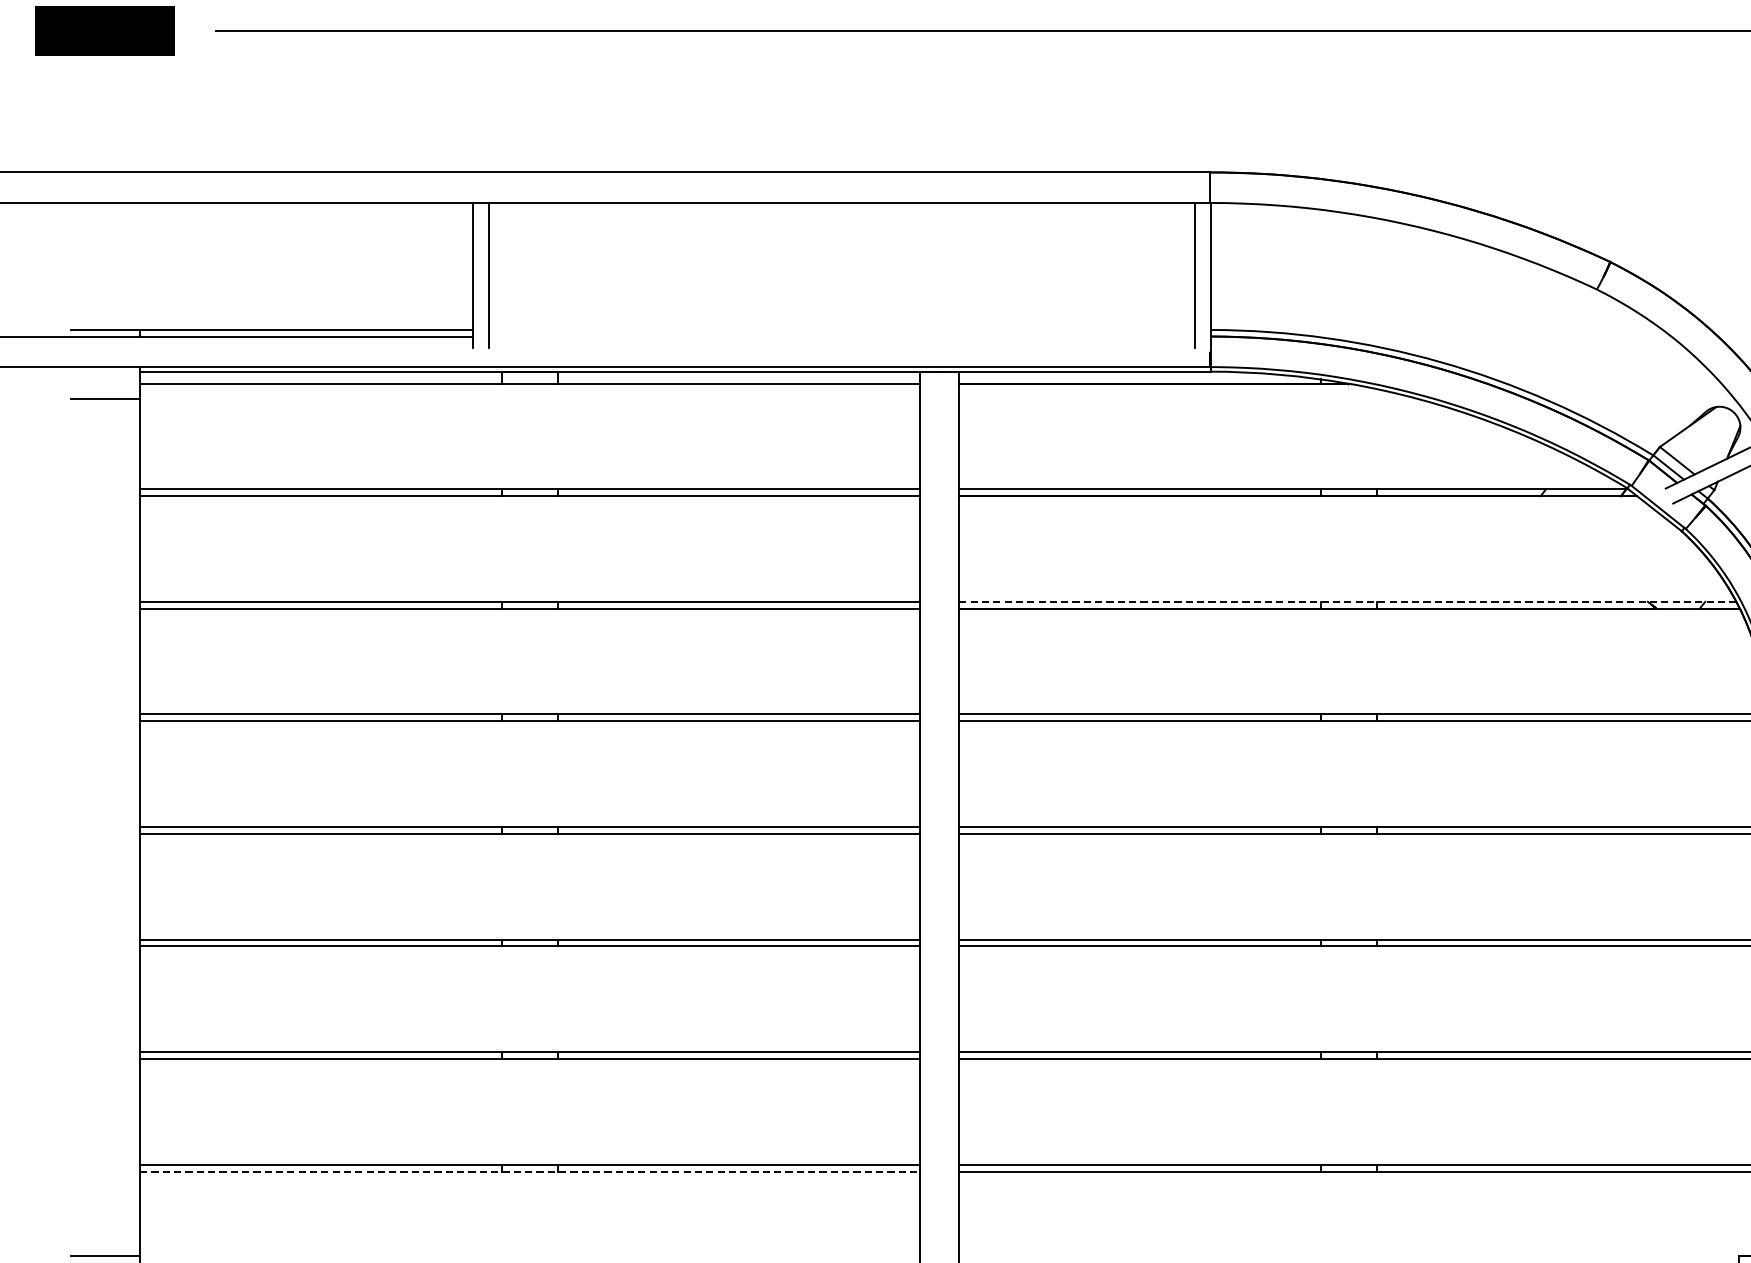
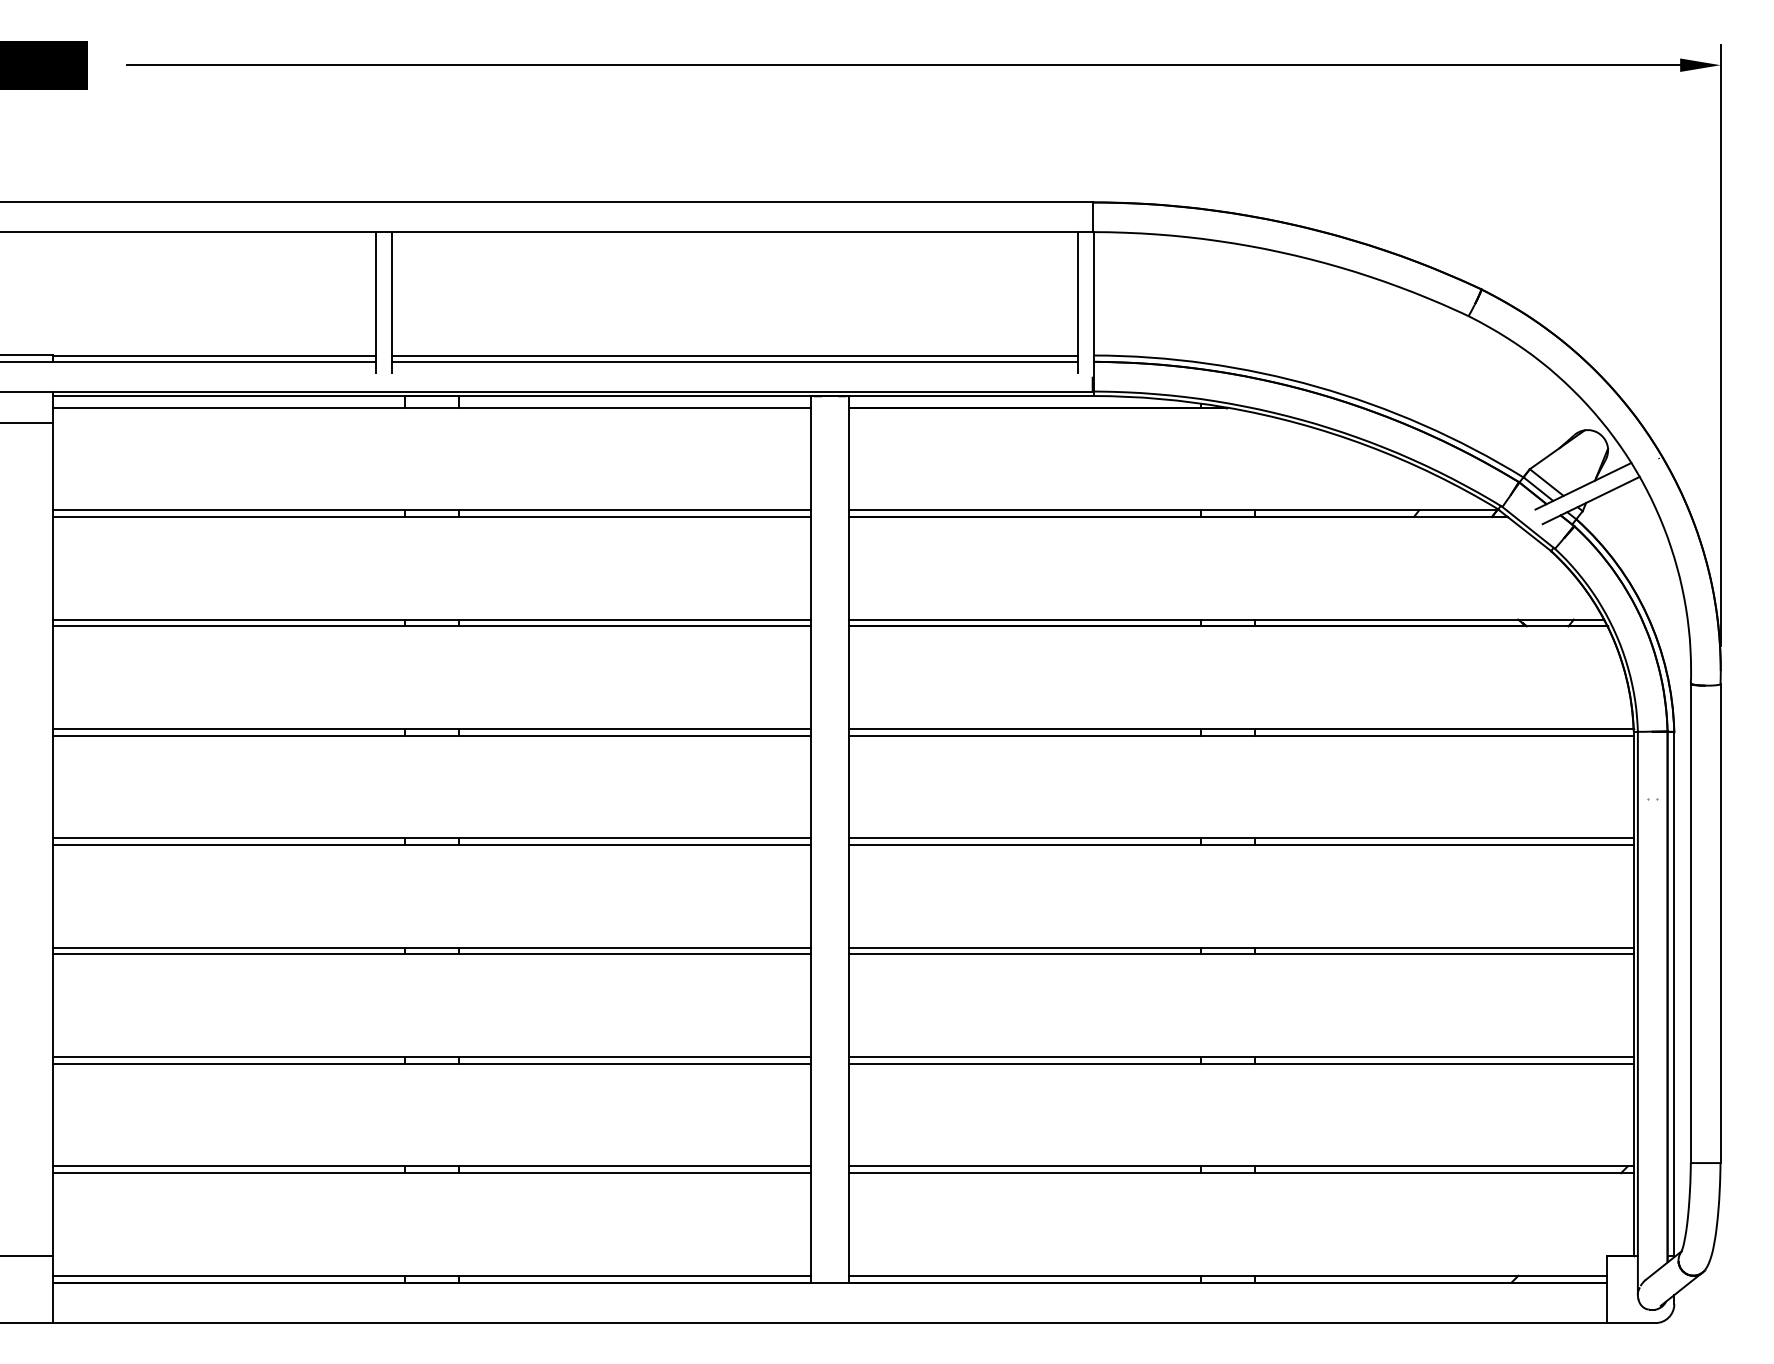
line: (841, 329) -> (734, 355), added
line: (841, 336) -> (734, 361), added
line: (1347, 601) -> (1226, 619), dashed -> solid
line: (530, 1171) -> (432, 1173), dashed -> solid

